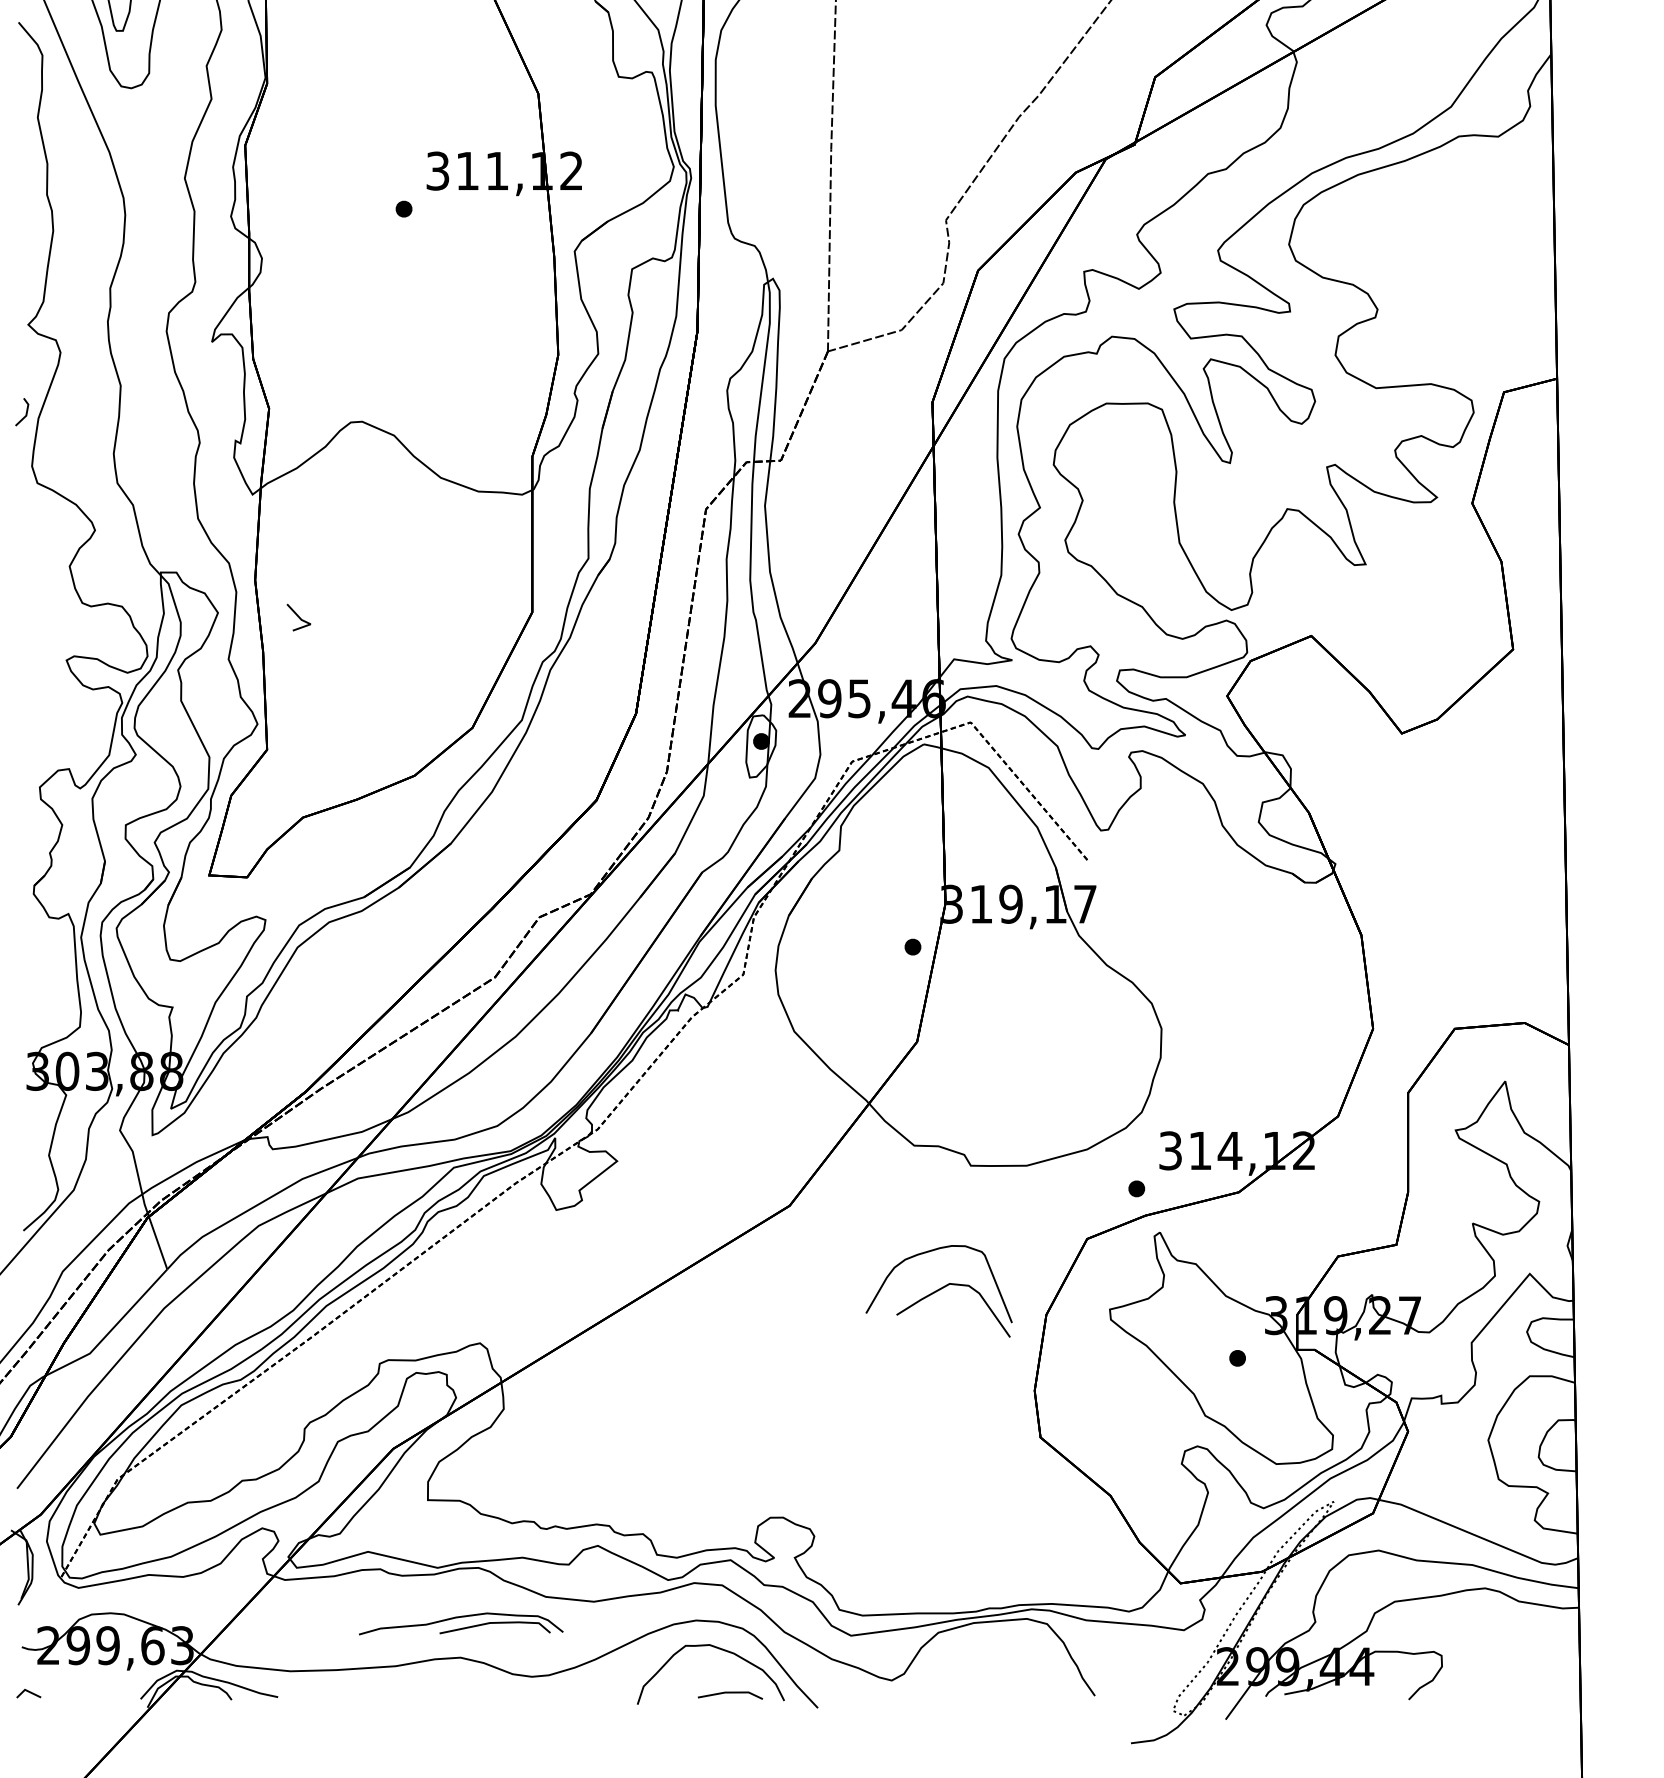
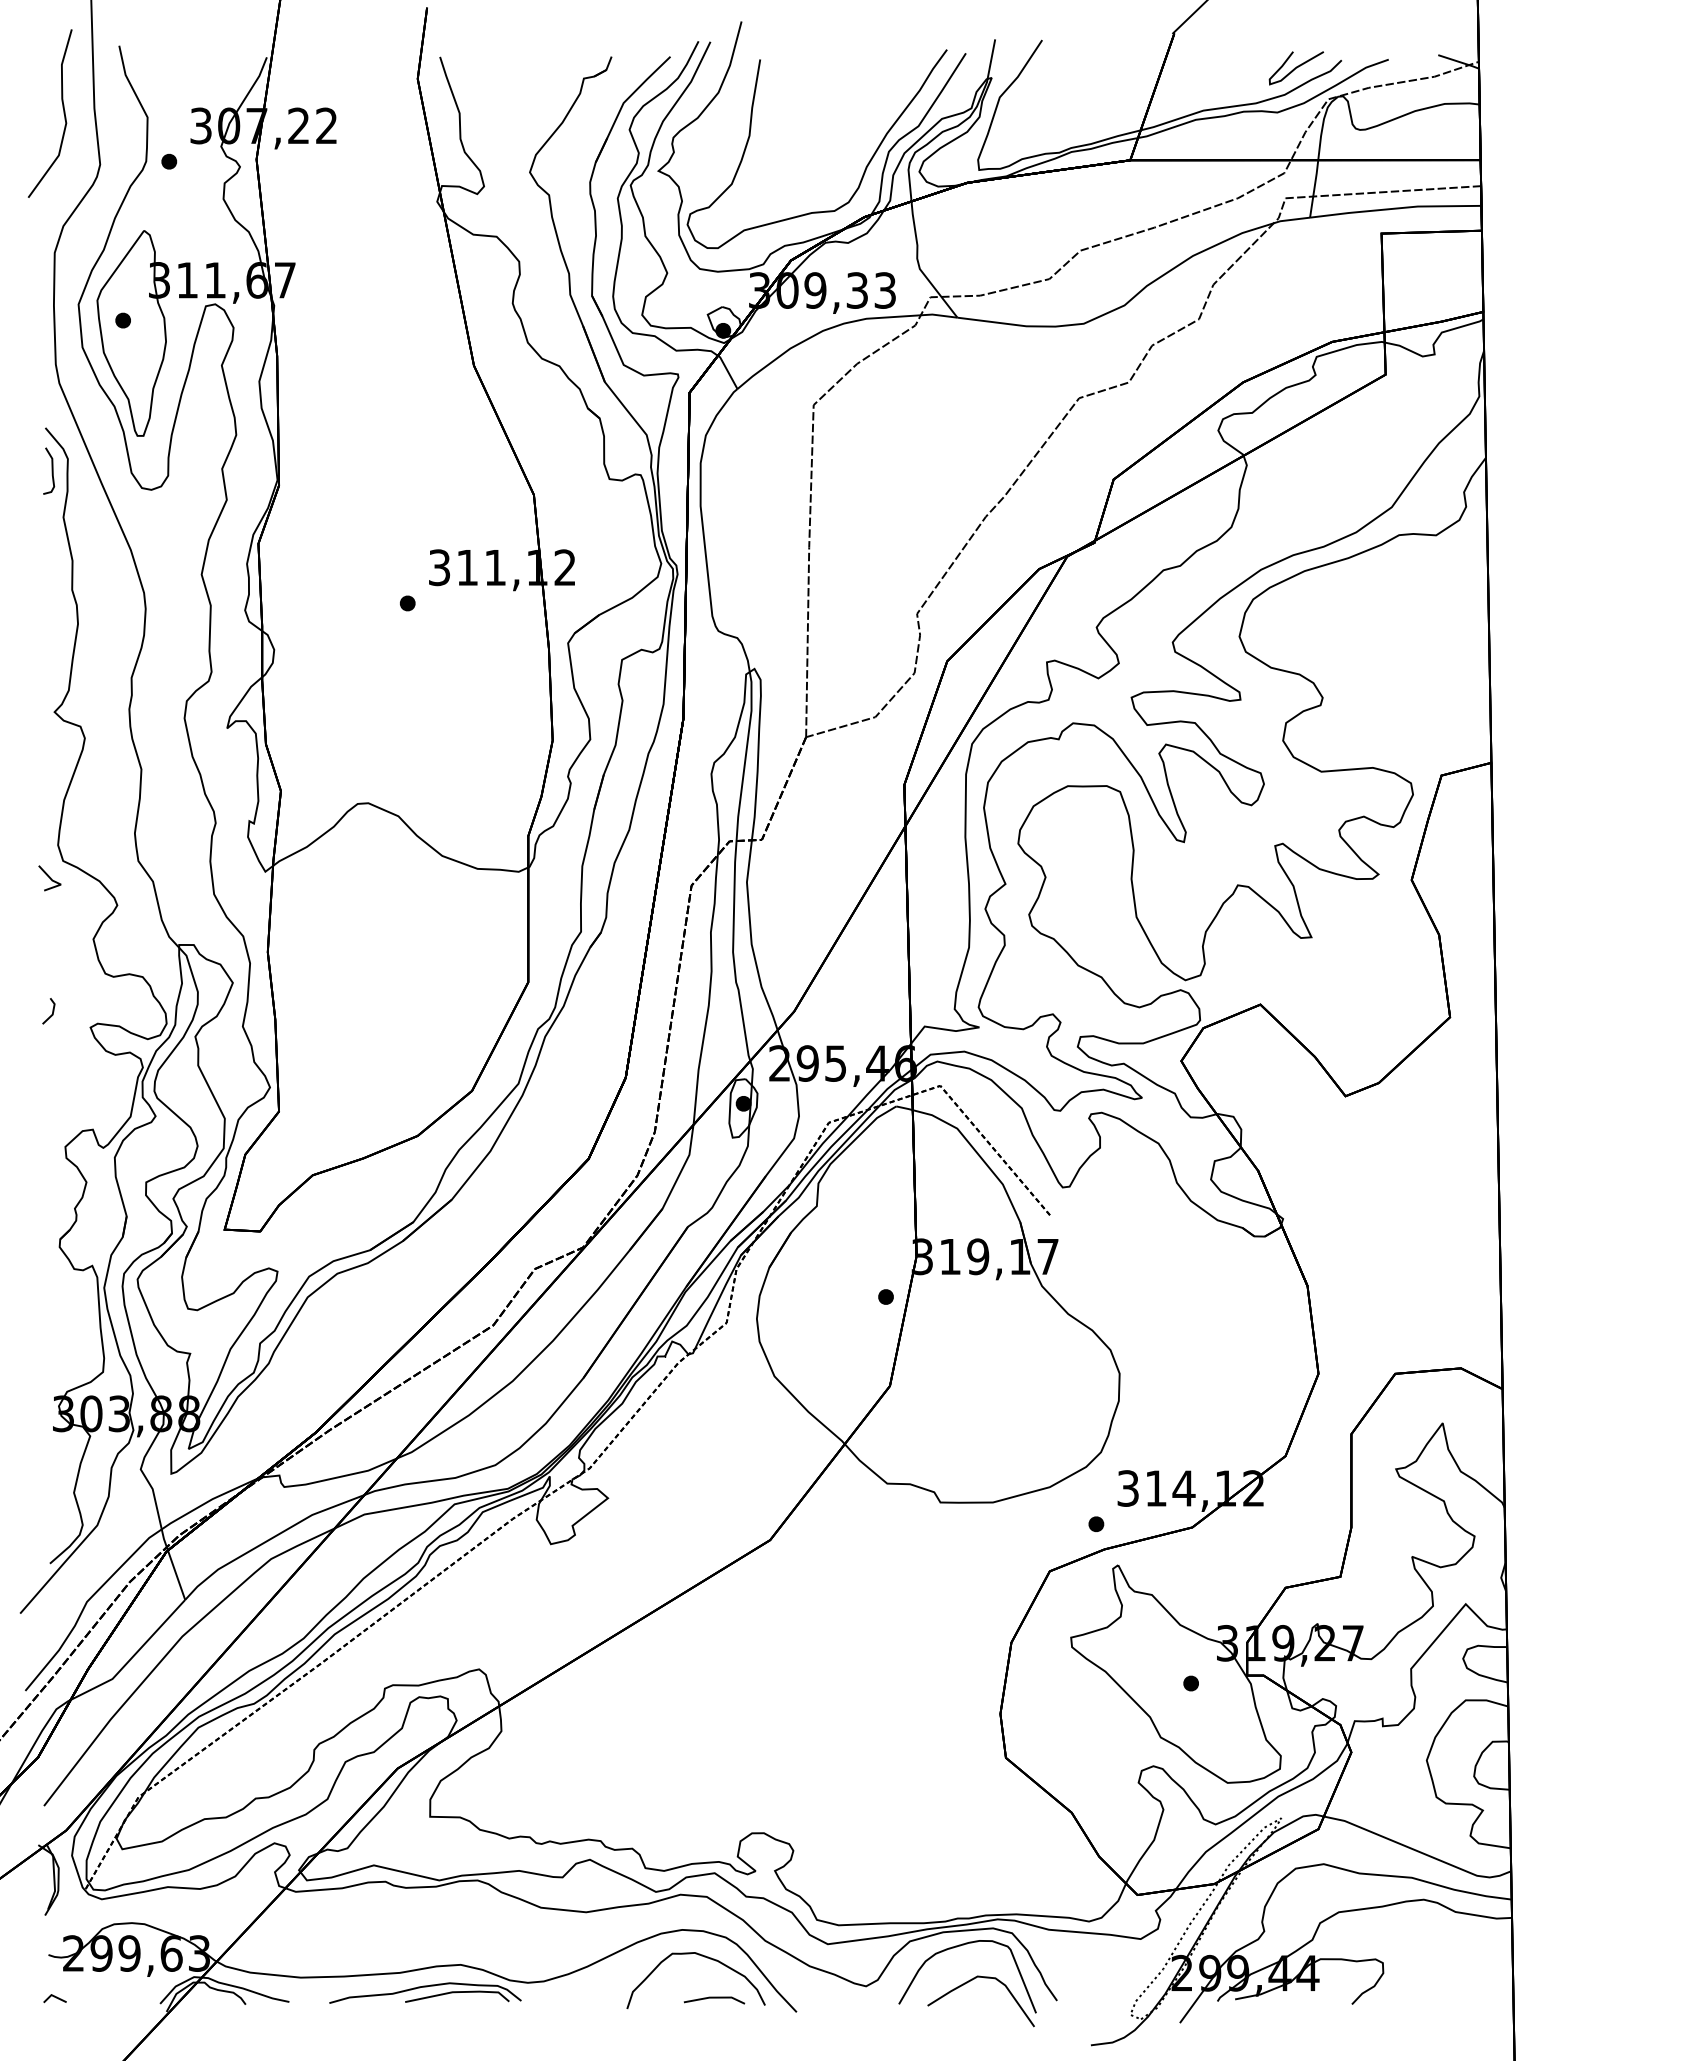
curve: (25, 67) -> (51, 470), added
line: (26, 412) -> (52, 1011), moved
line: (298, 617) -> (49, 878), moved
part: (939, 1291) -> (967, 1983), moved
part: (461, 1623) -> (425, 1992), moved

